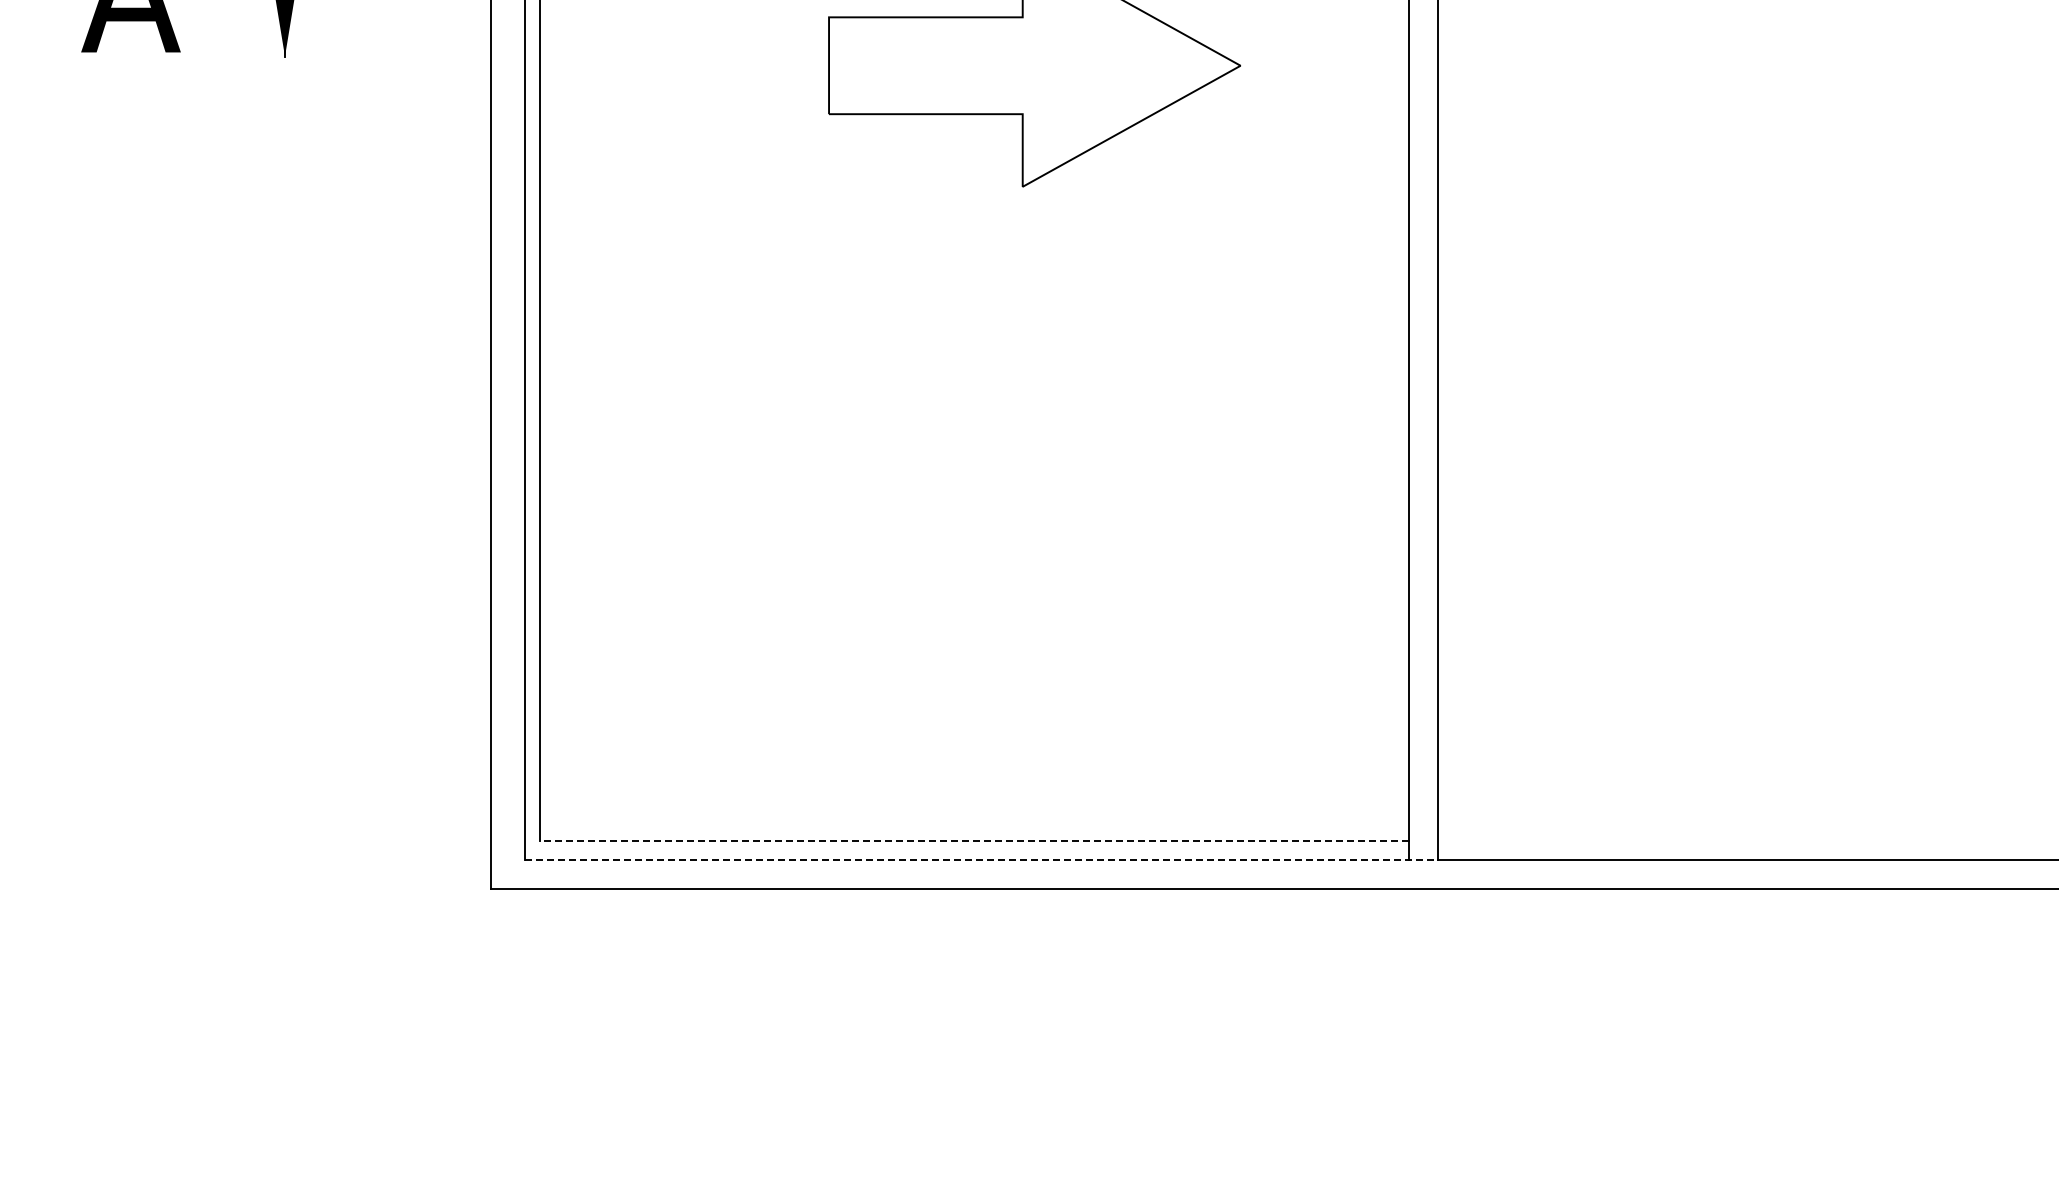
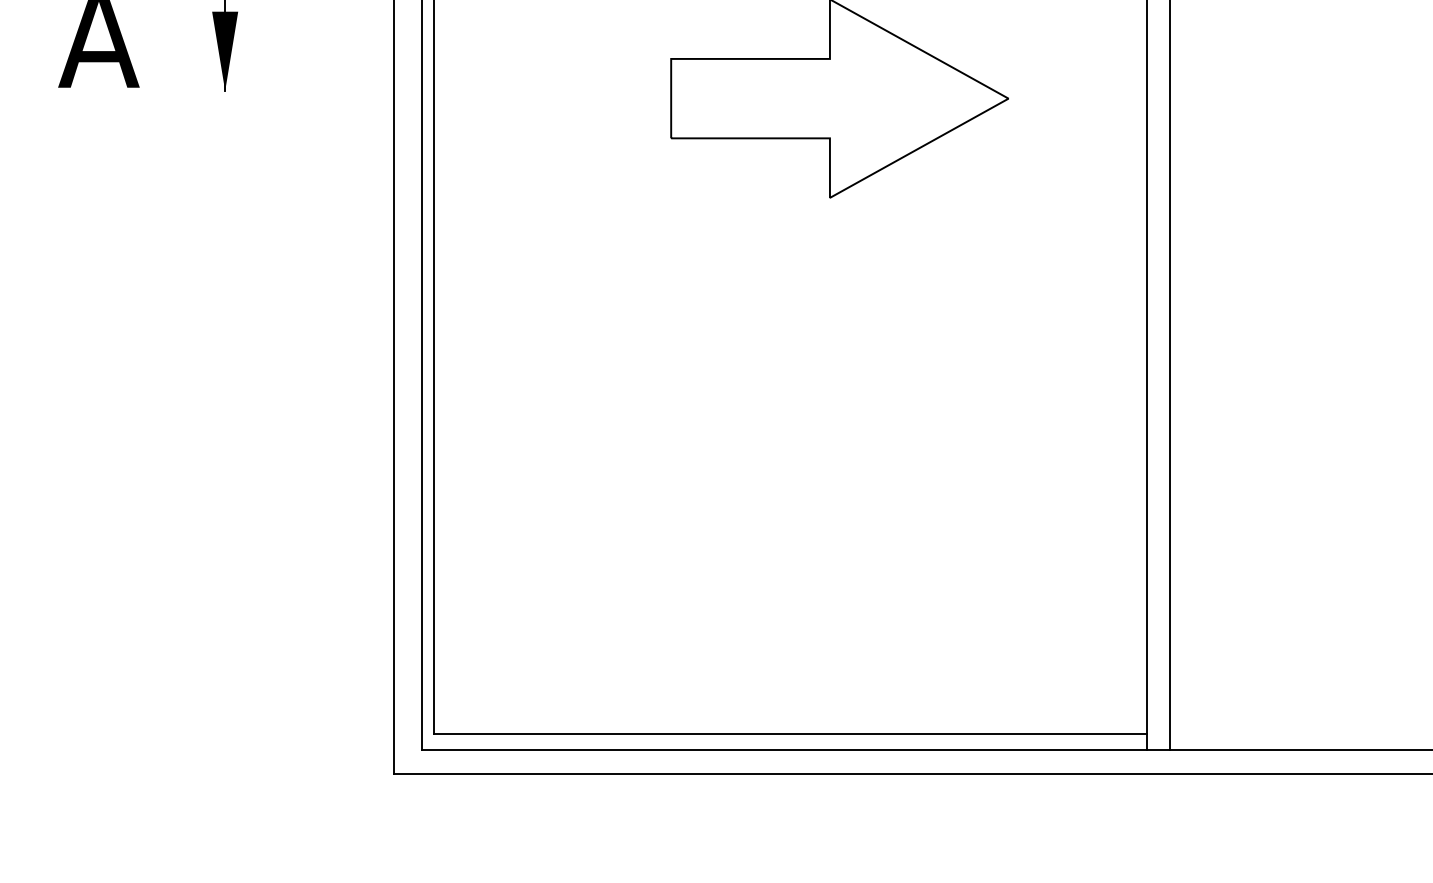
line: (974, 840) -> (790, 733), dashed -> solid
line: (982, 859) -> (796, 749), dashed -> solid

